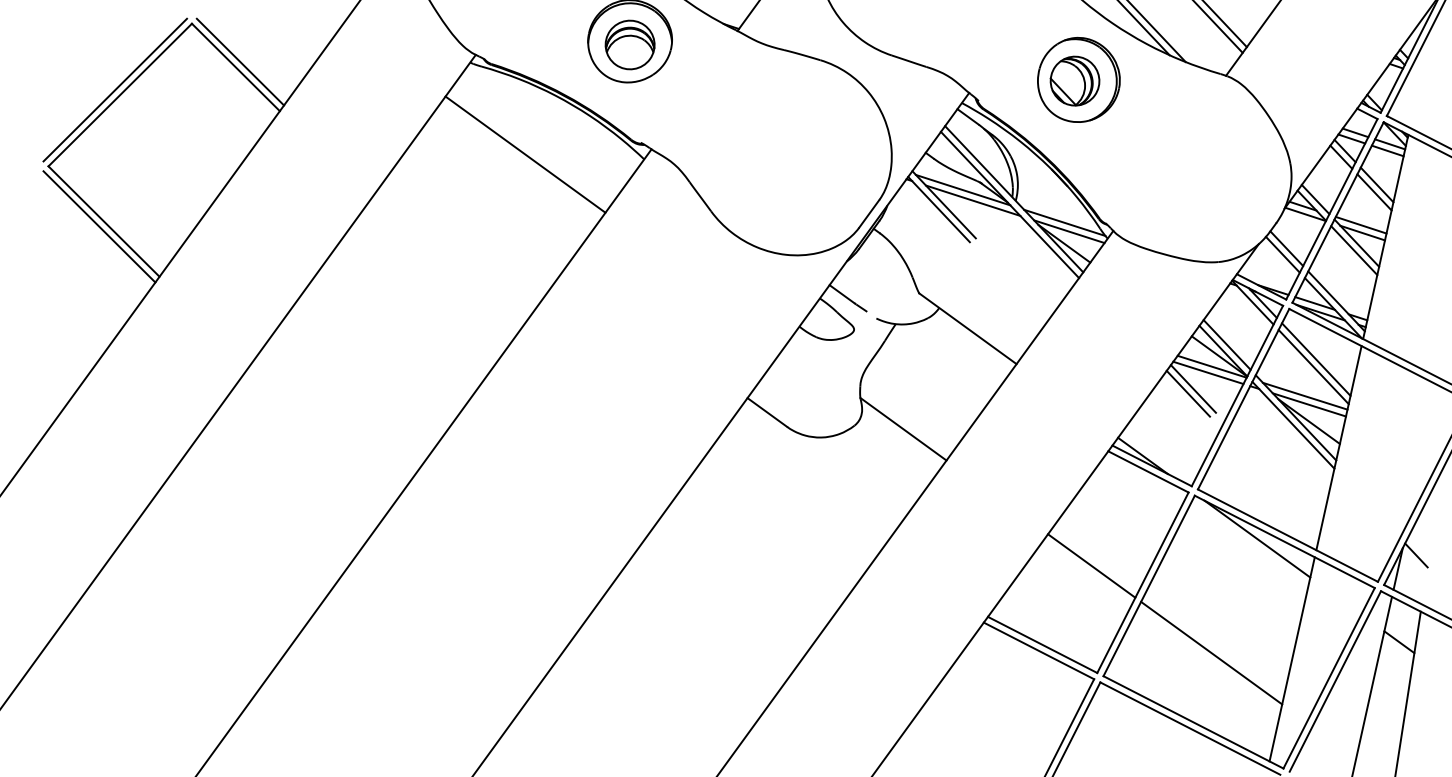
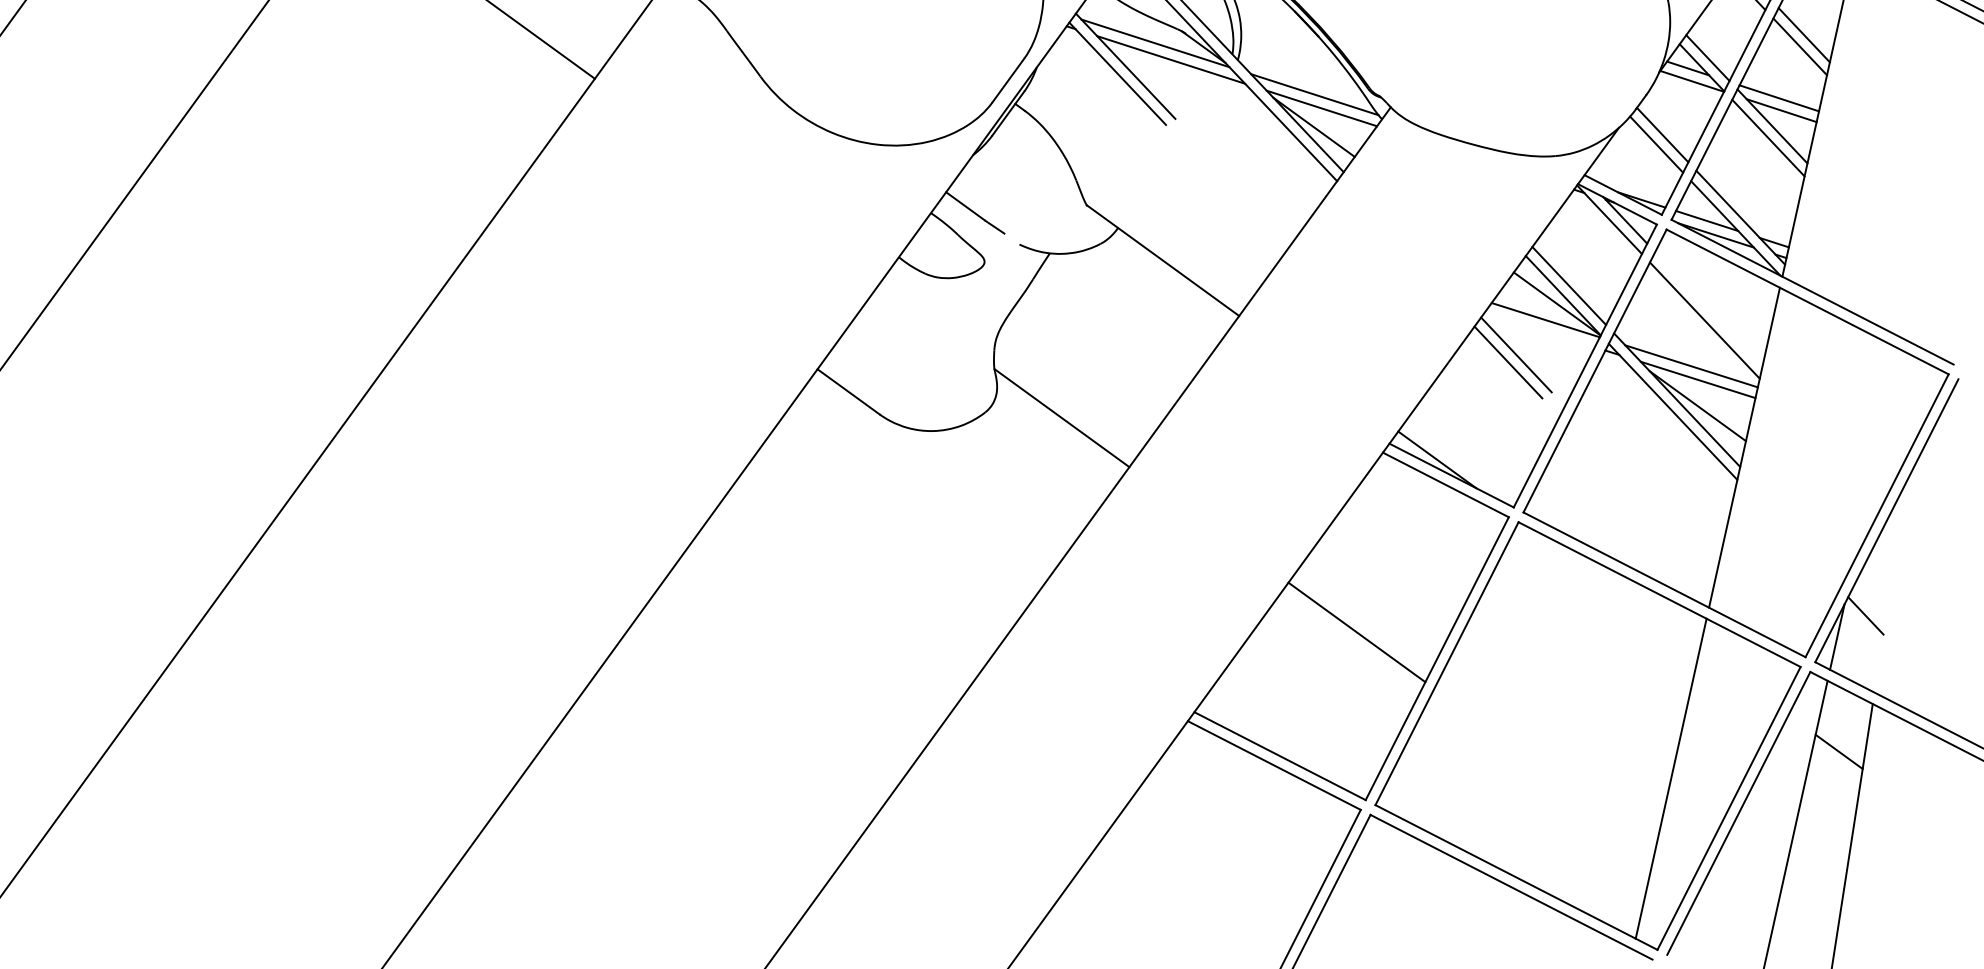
line: (1316, 359) -> (1709, 308), removed
line: (1208, 372) -> (1540, 329), removed
line: (1257, 538) -> (1616, 589), removed
line: (1211, 652) -> (1544, 767), removed

